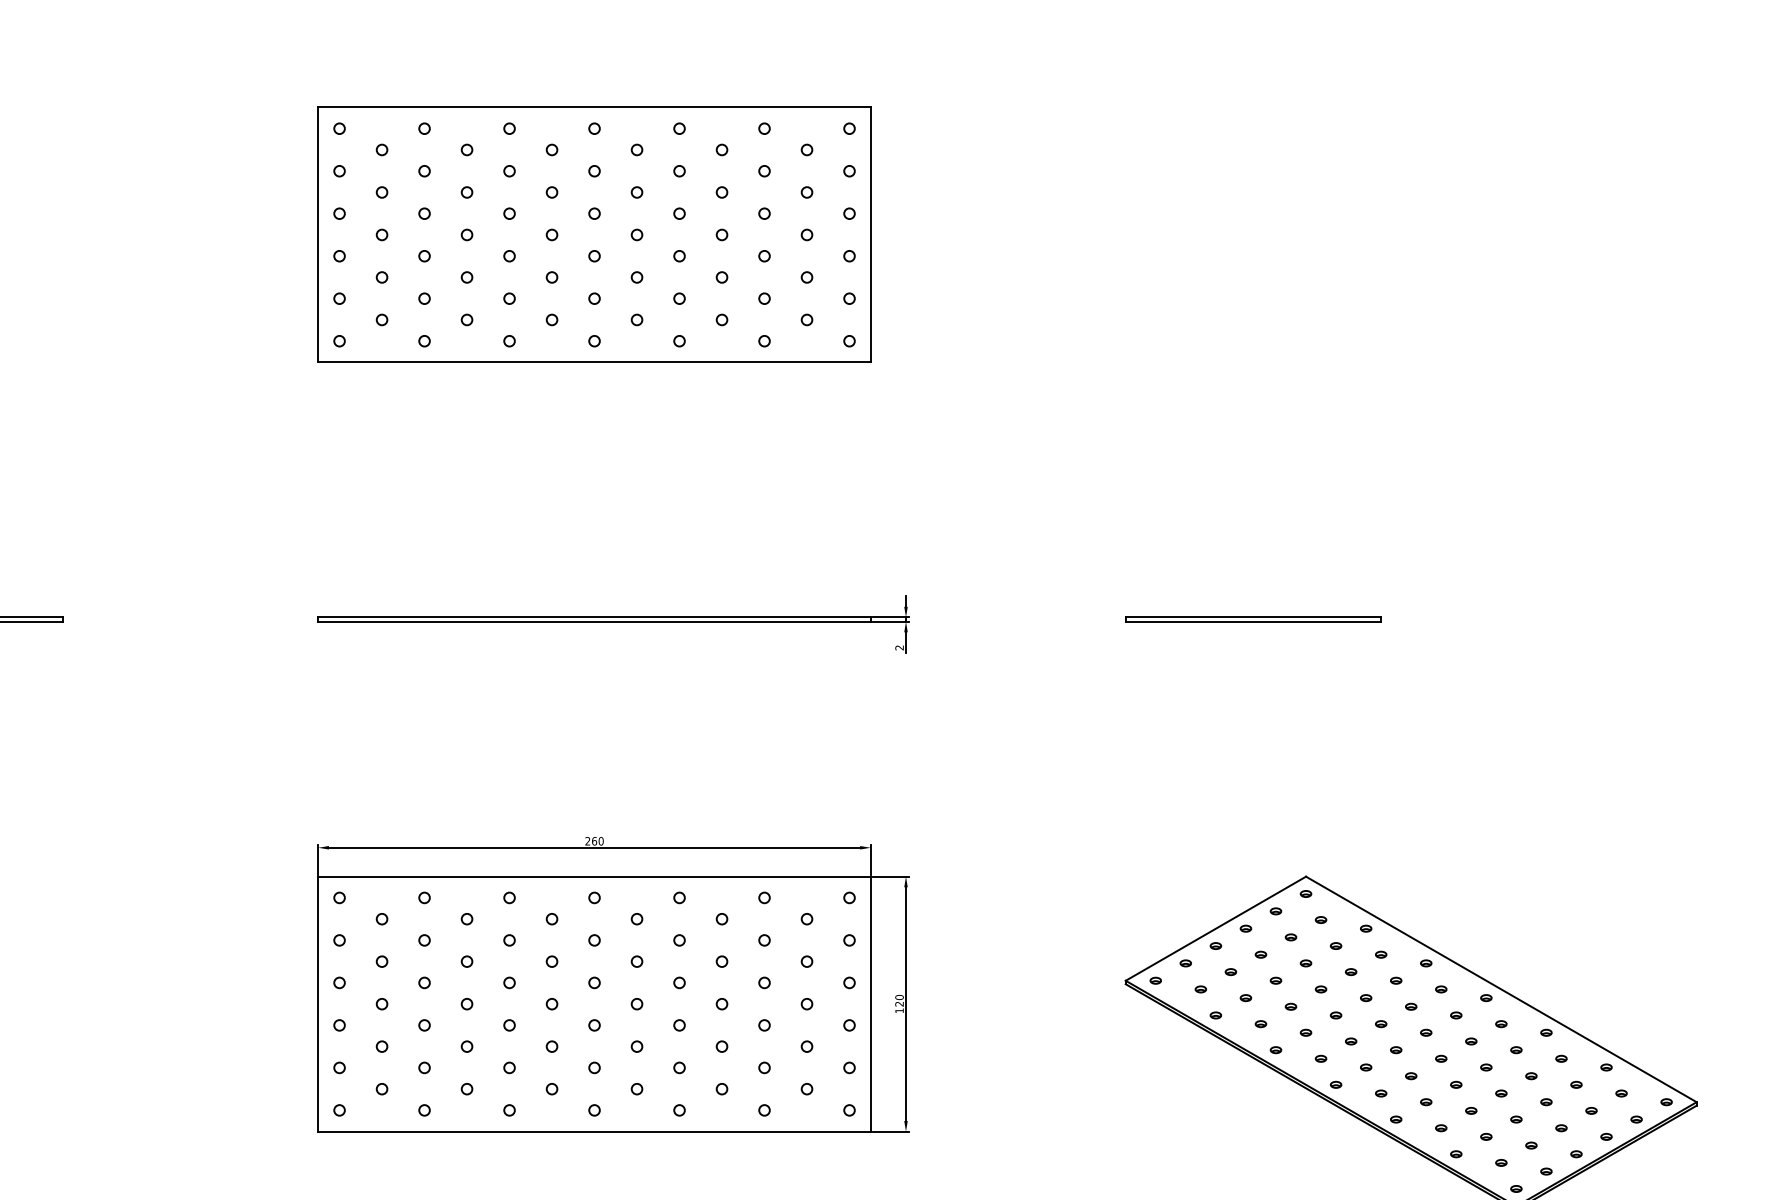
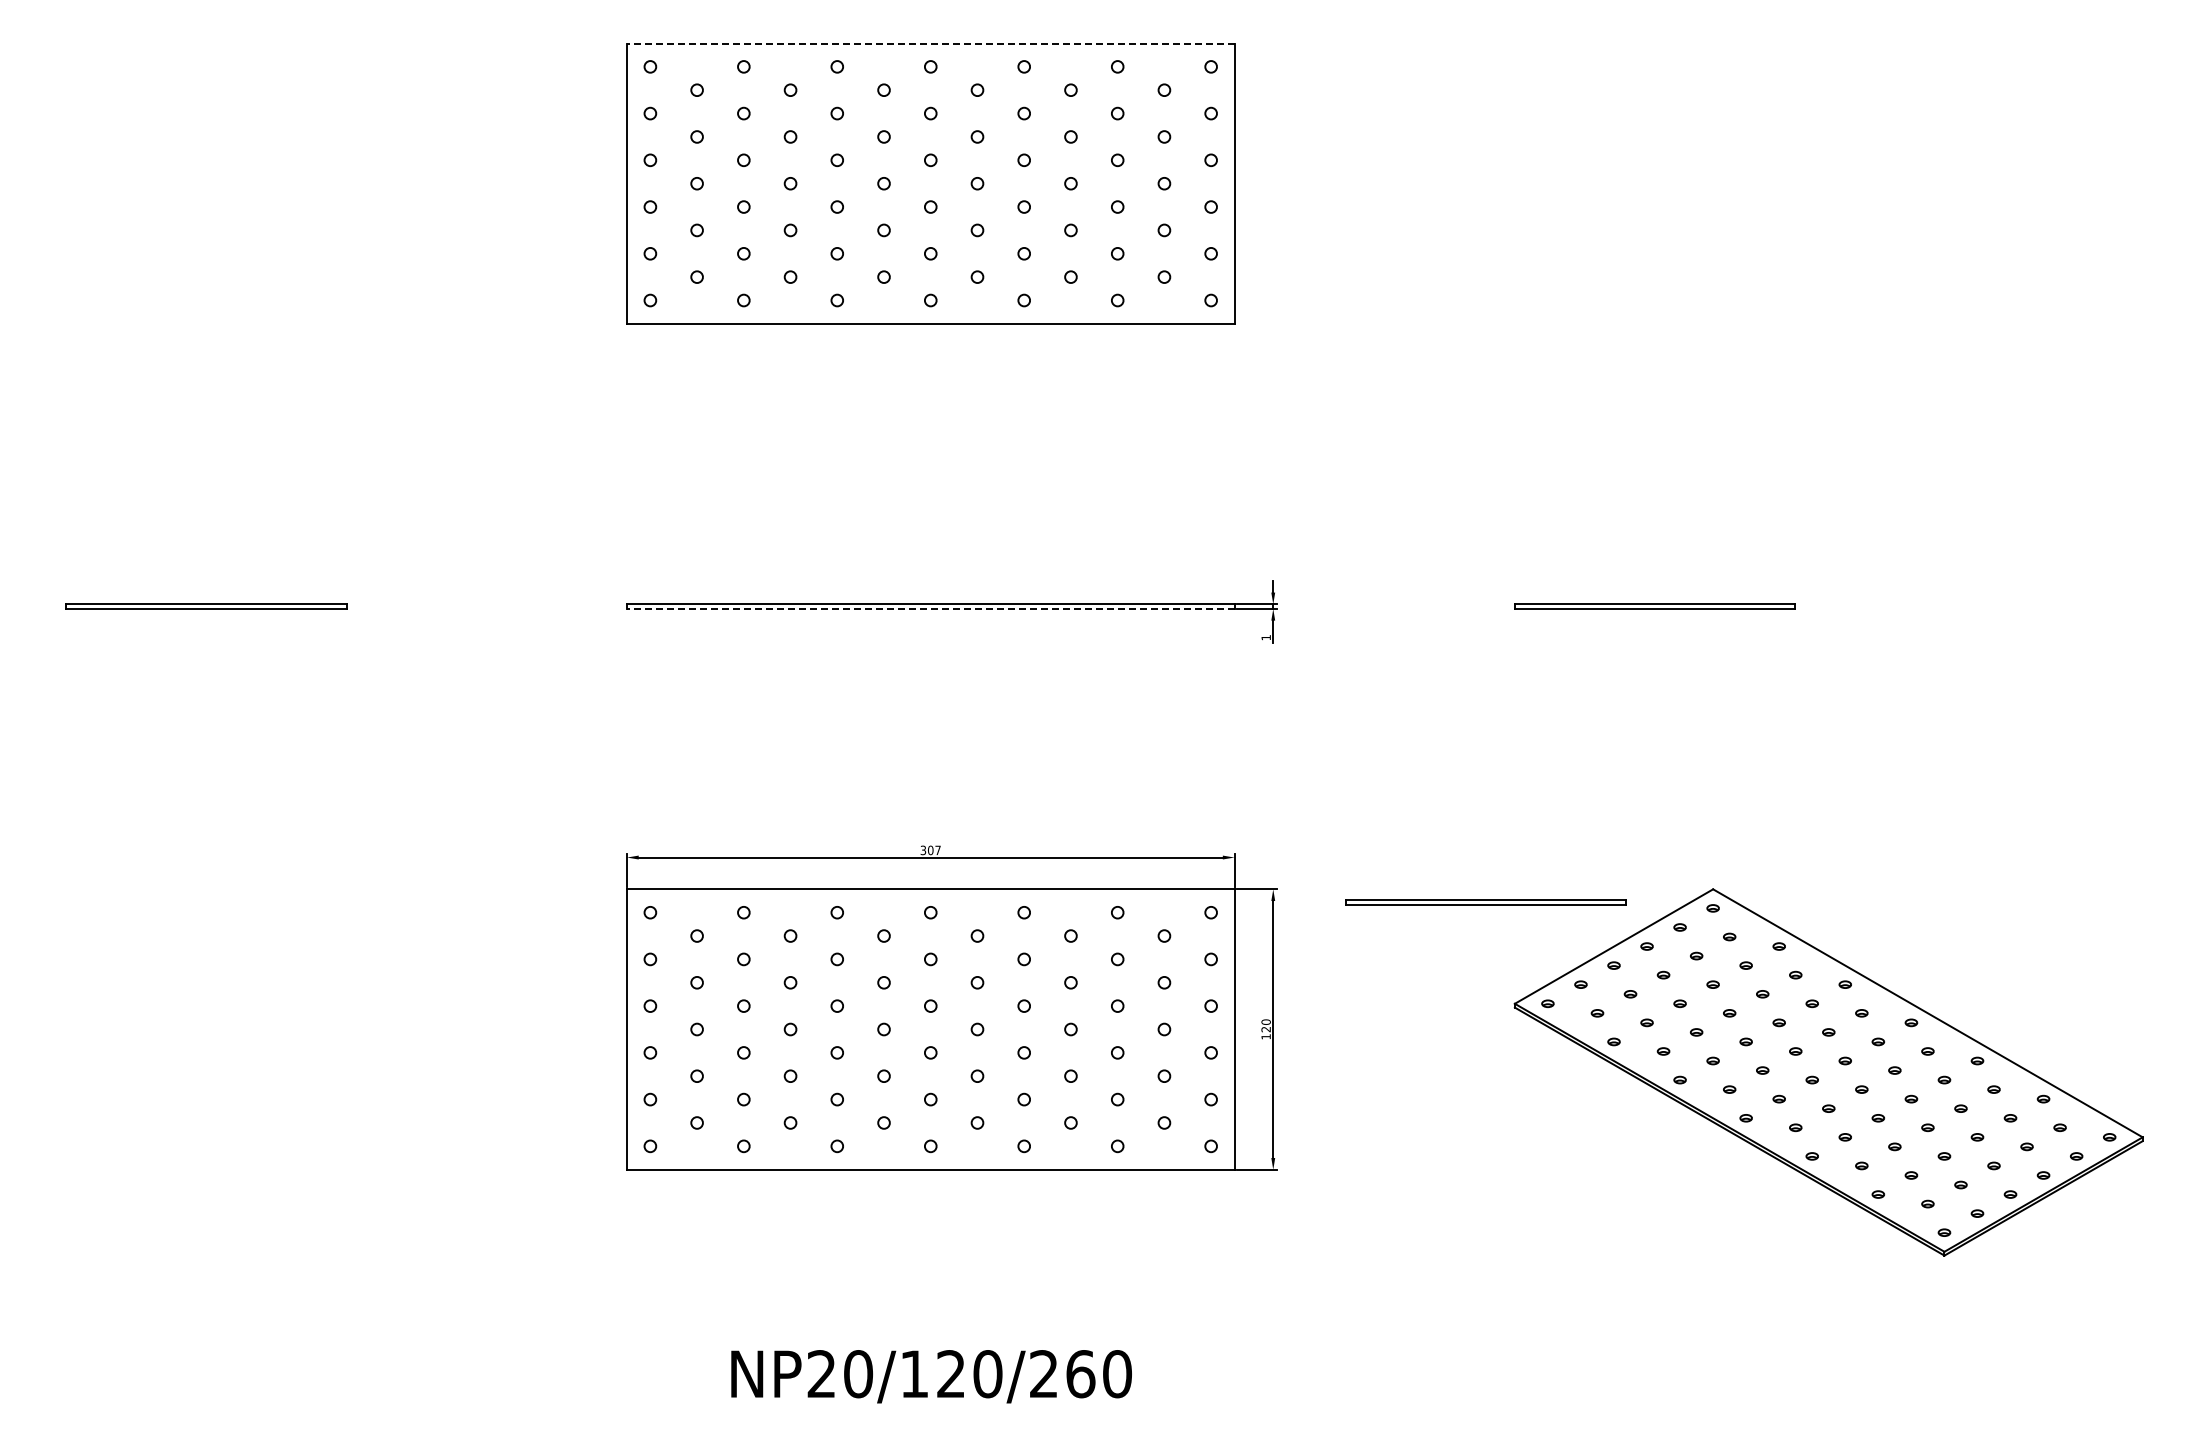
line: (594, 107) -> (930, 43), solid -> dashed
line: (594, 621) -> (930, 608), solid -> dashed
text: (898, 647) -> (1265, 637), 2 -> 1
text: (594, 841) -> (930, 850), 260 -> 307
part: (1099, 888) -> (1485, 902), added

